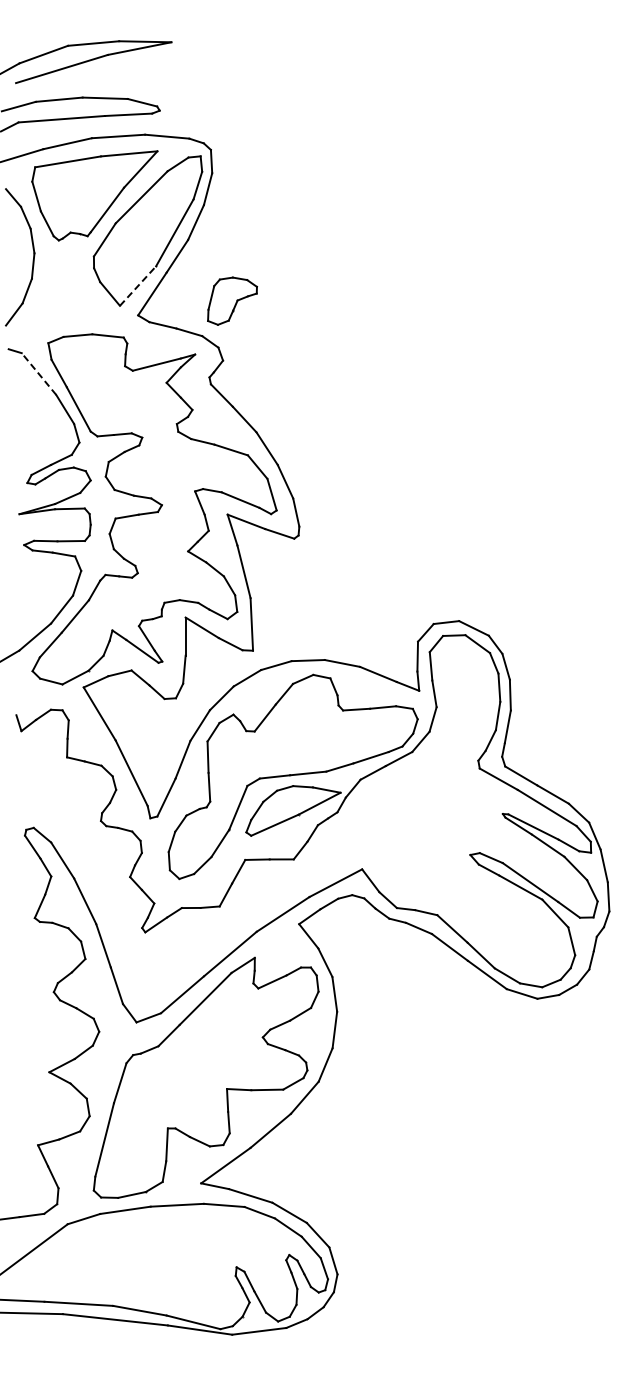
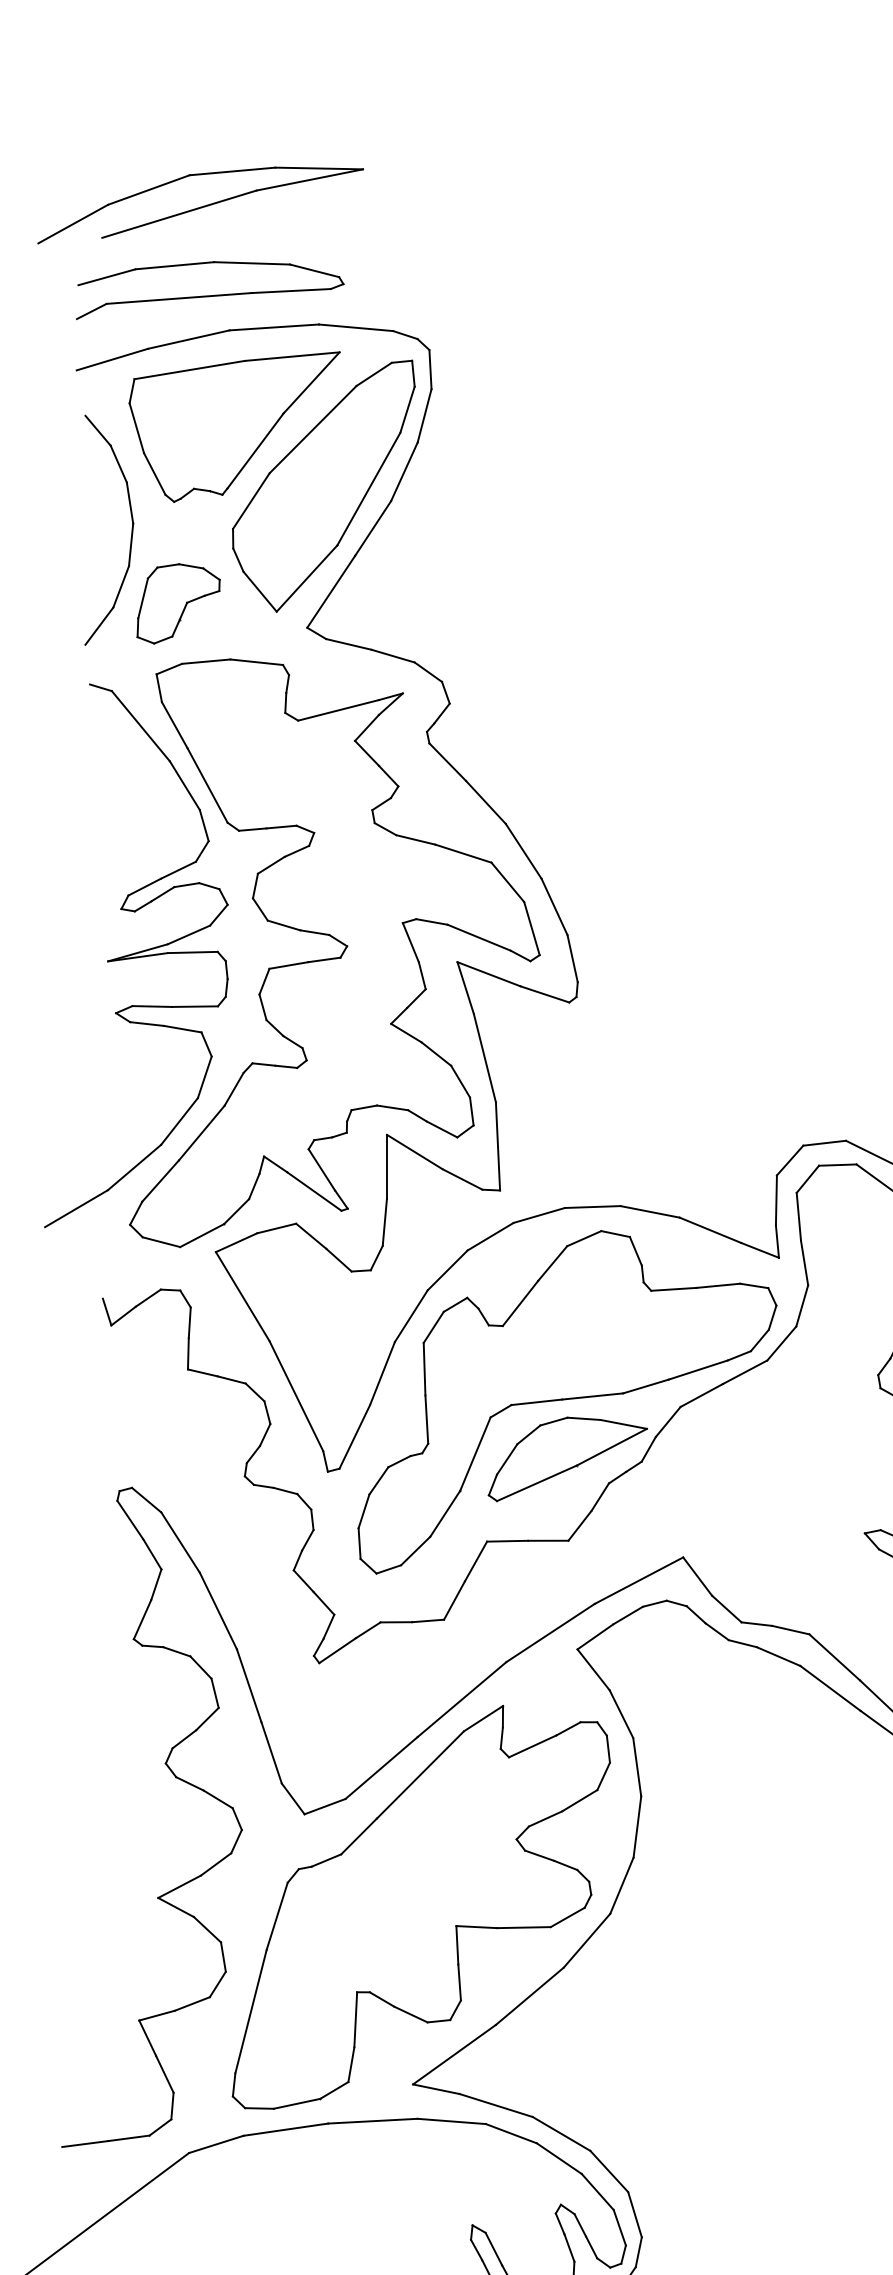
line: (138, 286) -> (307, 579), dashed -> solid
part: (232, 300) -> (178, 602), moved
line: (38, 373) -> (139, 725), dashed -> solid

